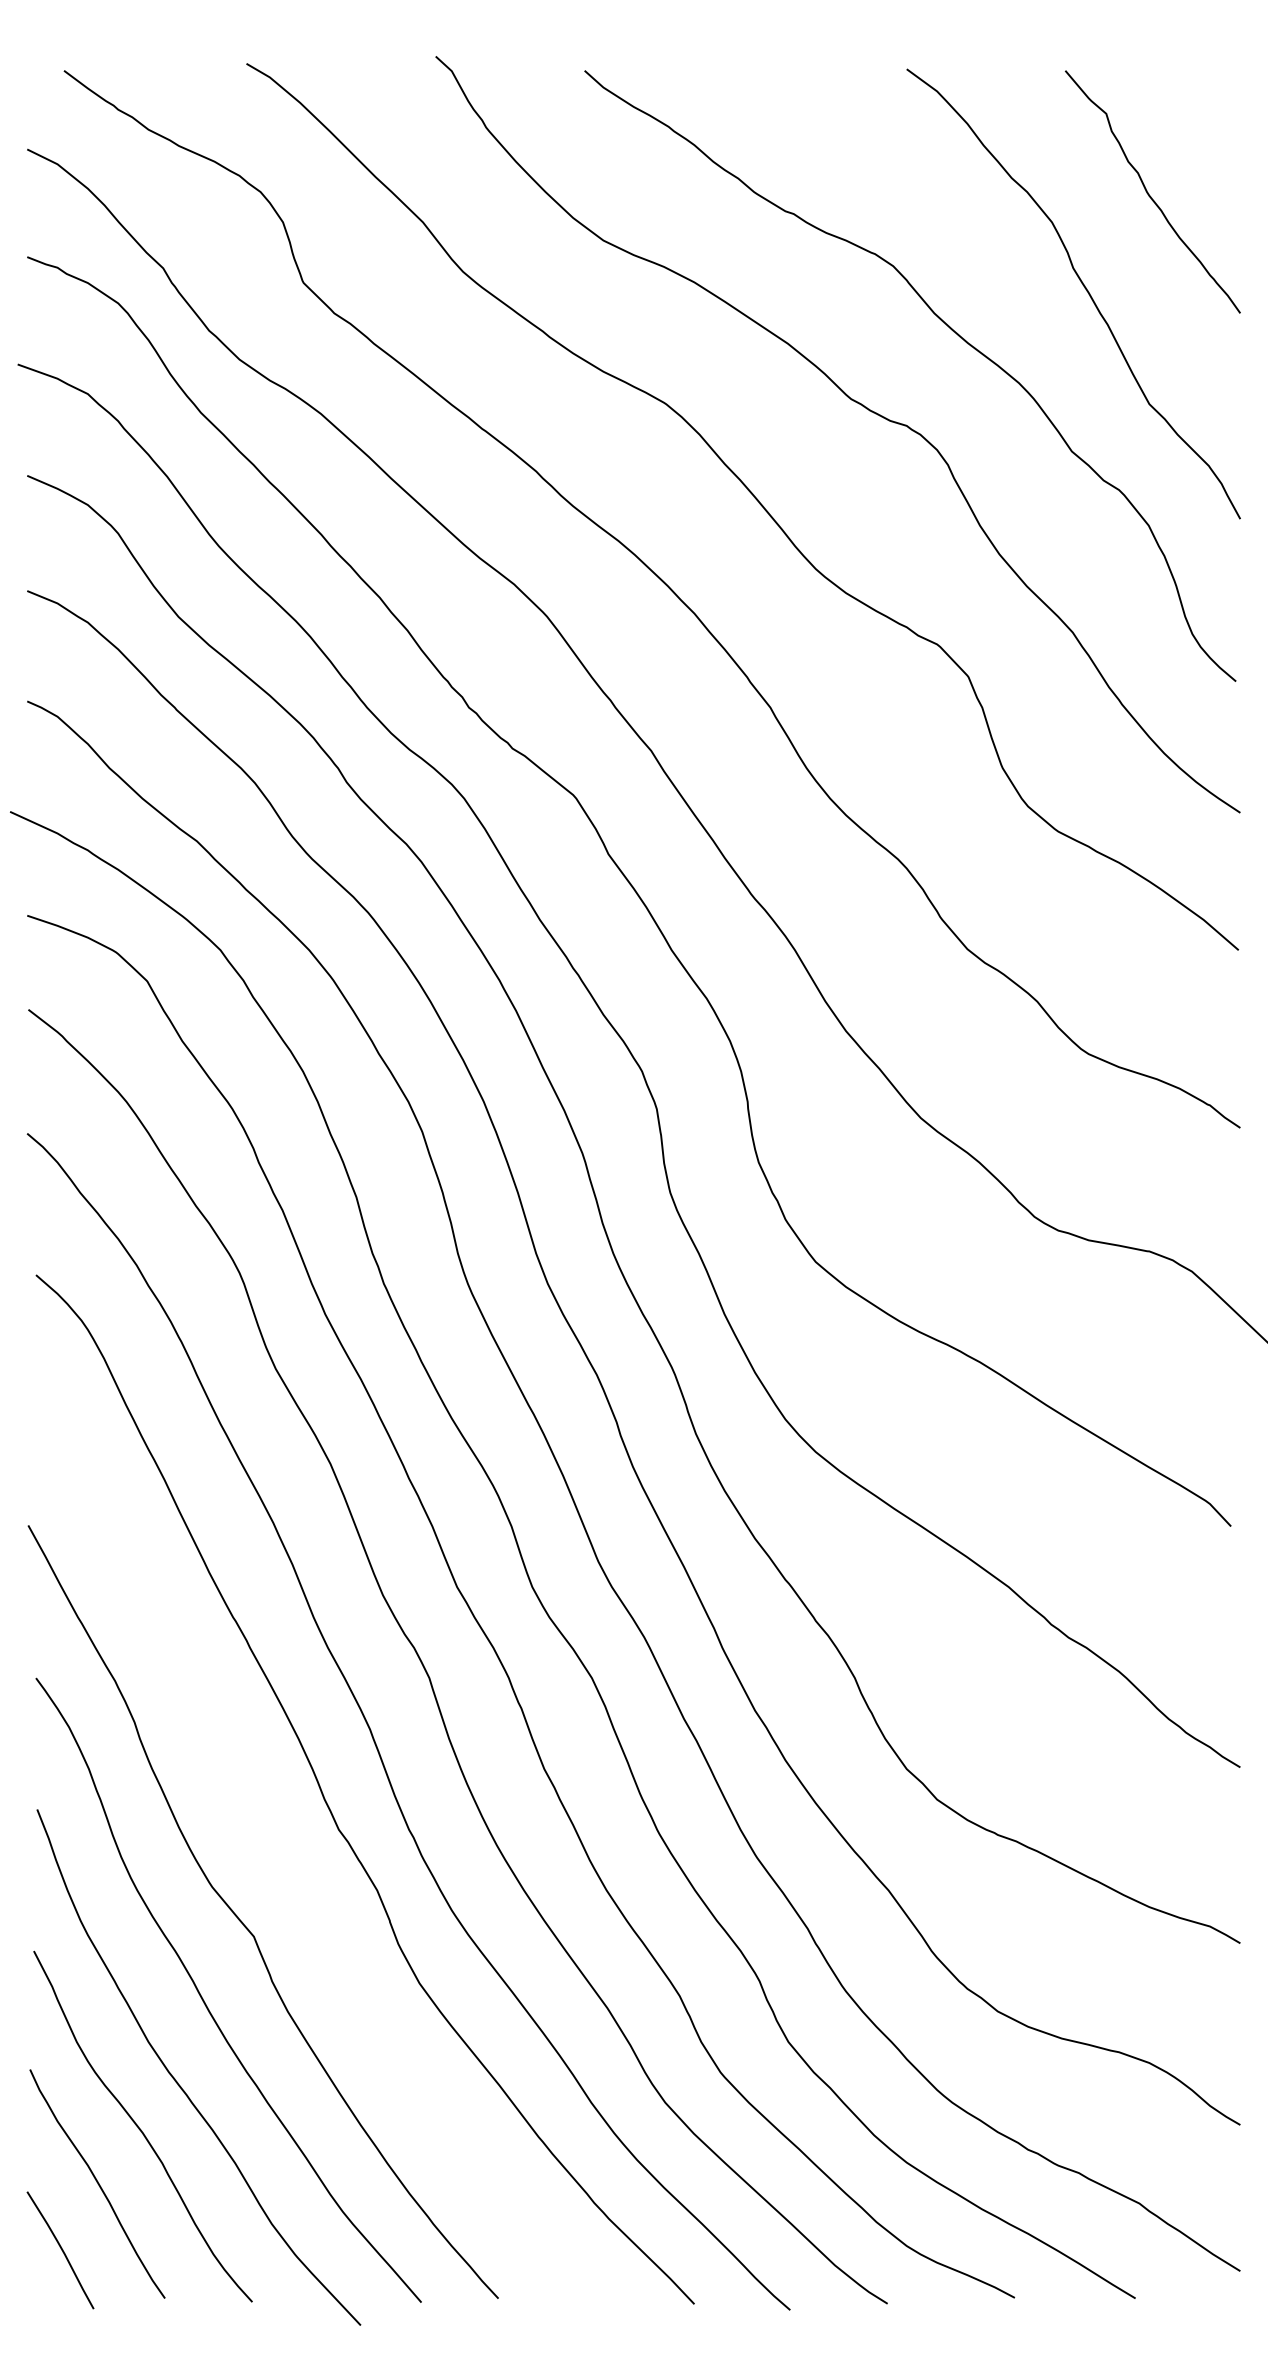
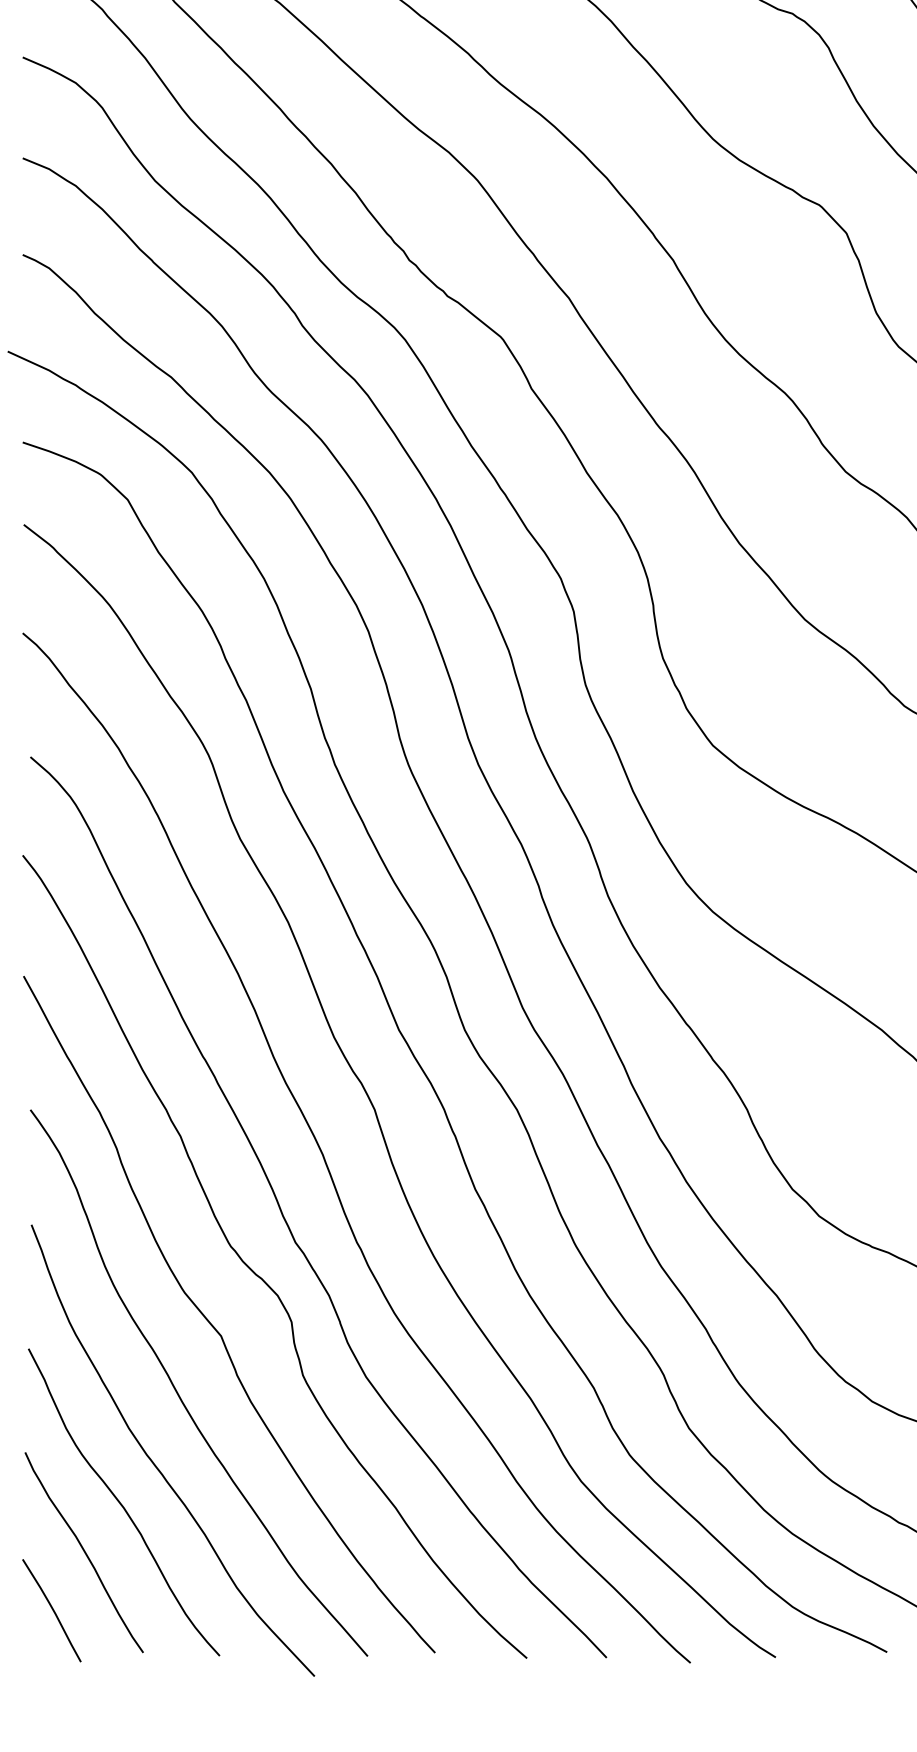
curve: (298, 1868) -> (260, 1276), added

